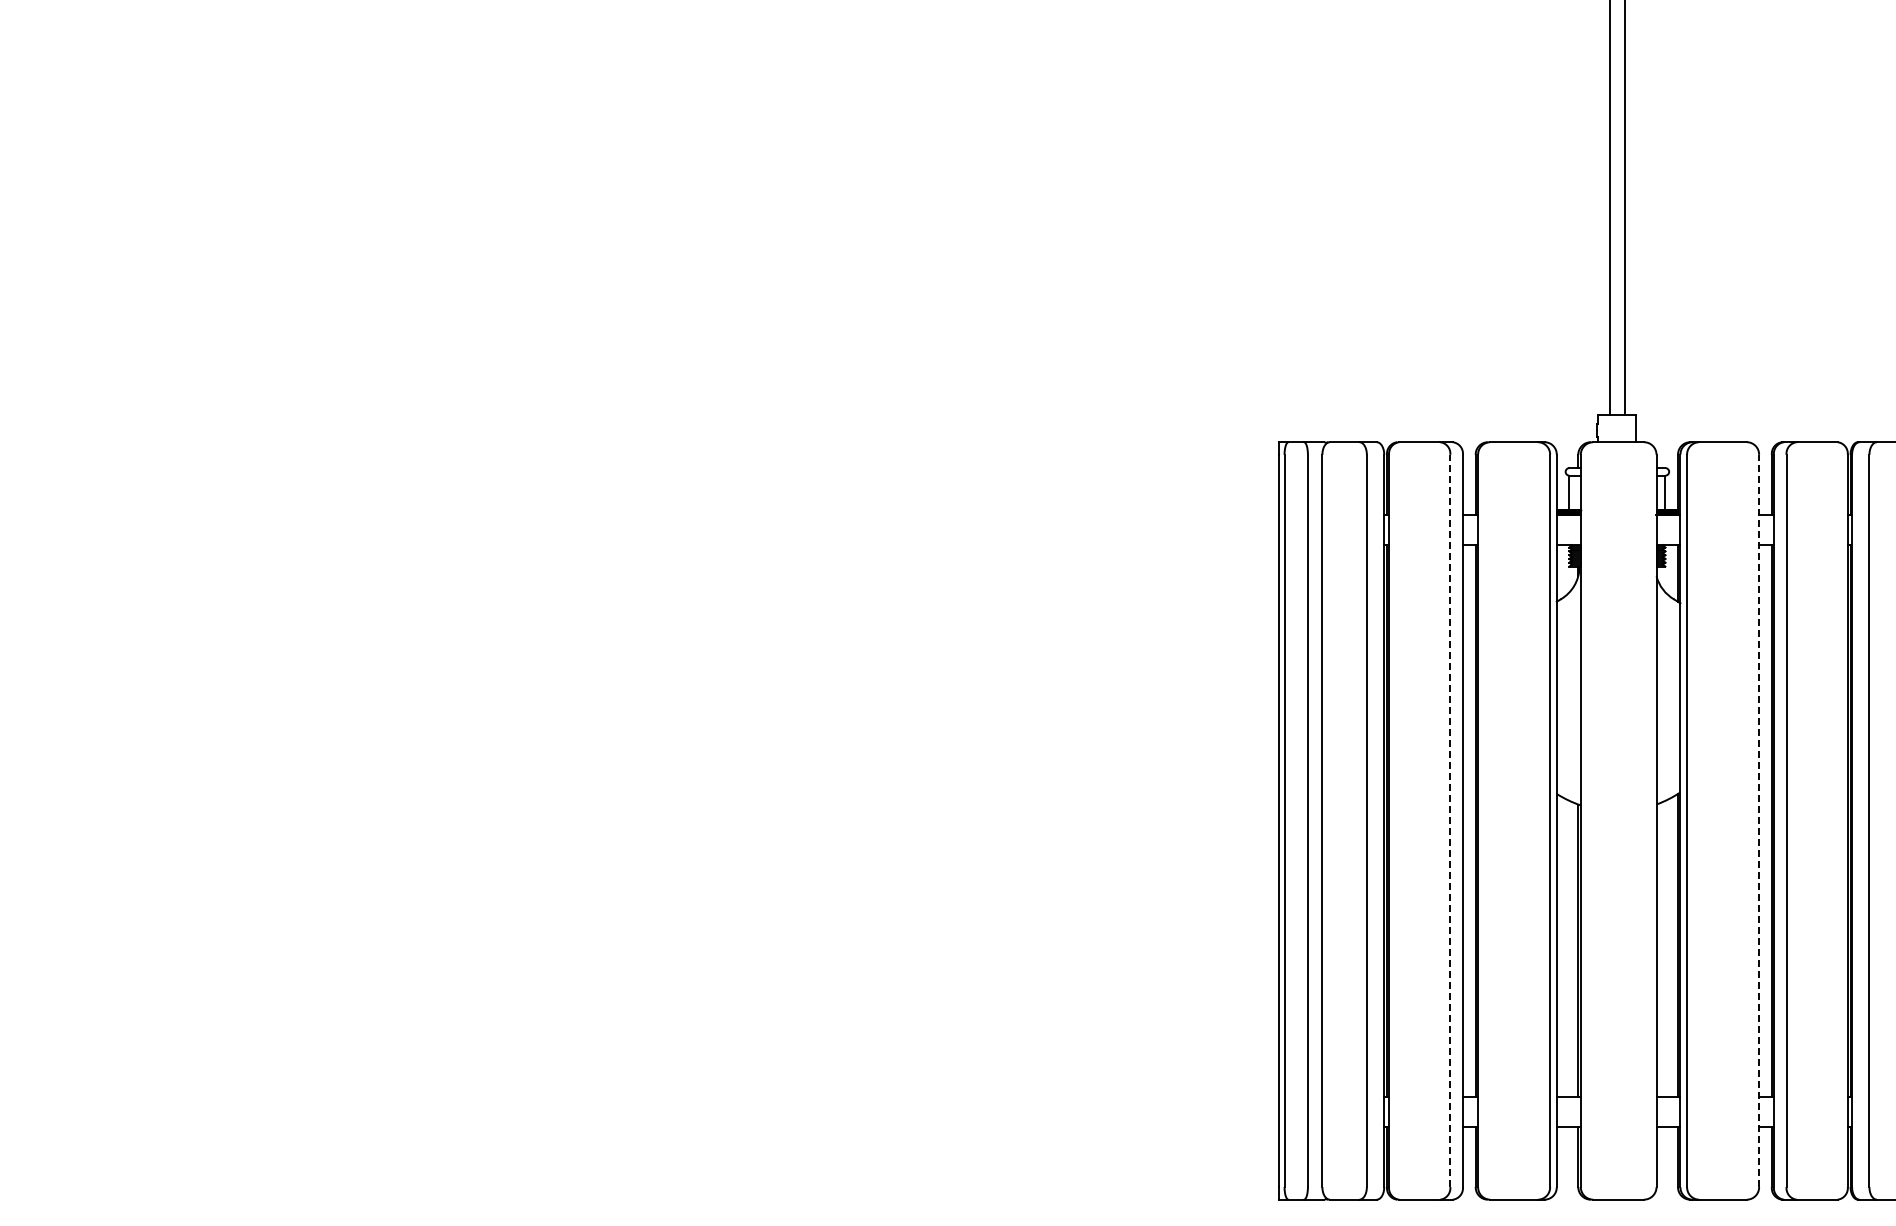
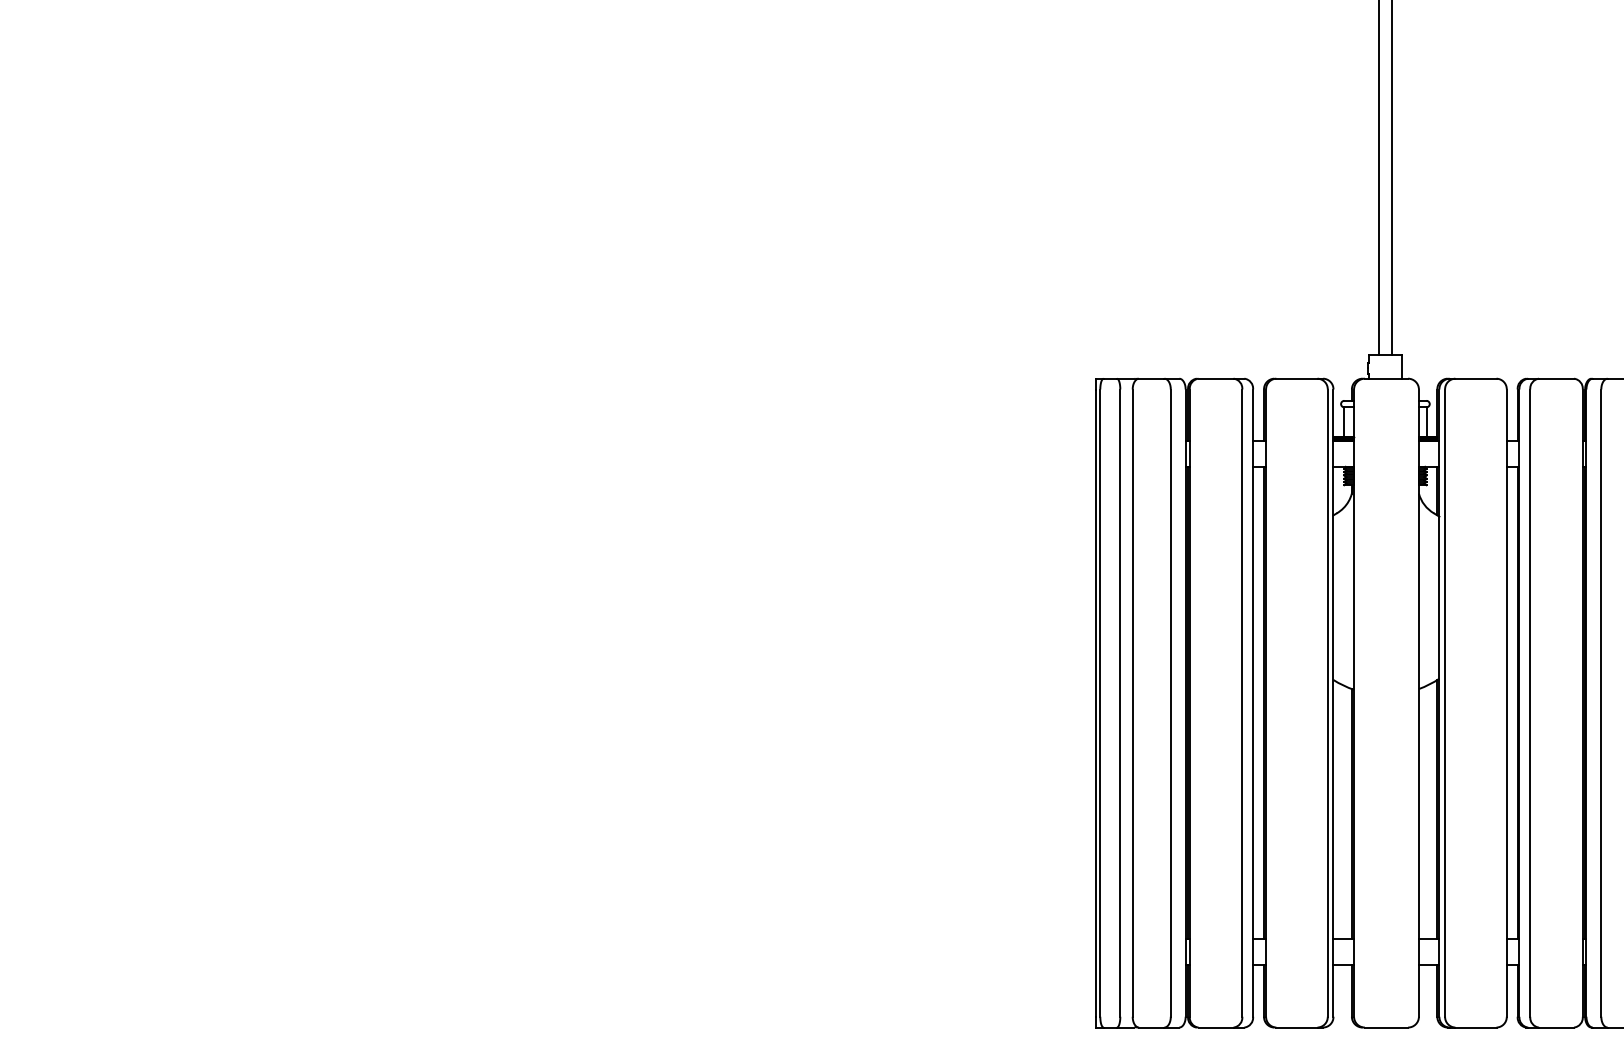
line: (1450, 820) -> (1242, 702), dashed -> solid
line: (1759, 820) -> (1507, 702), dashed -> solid

